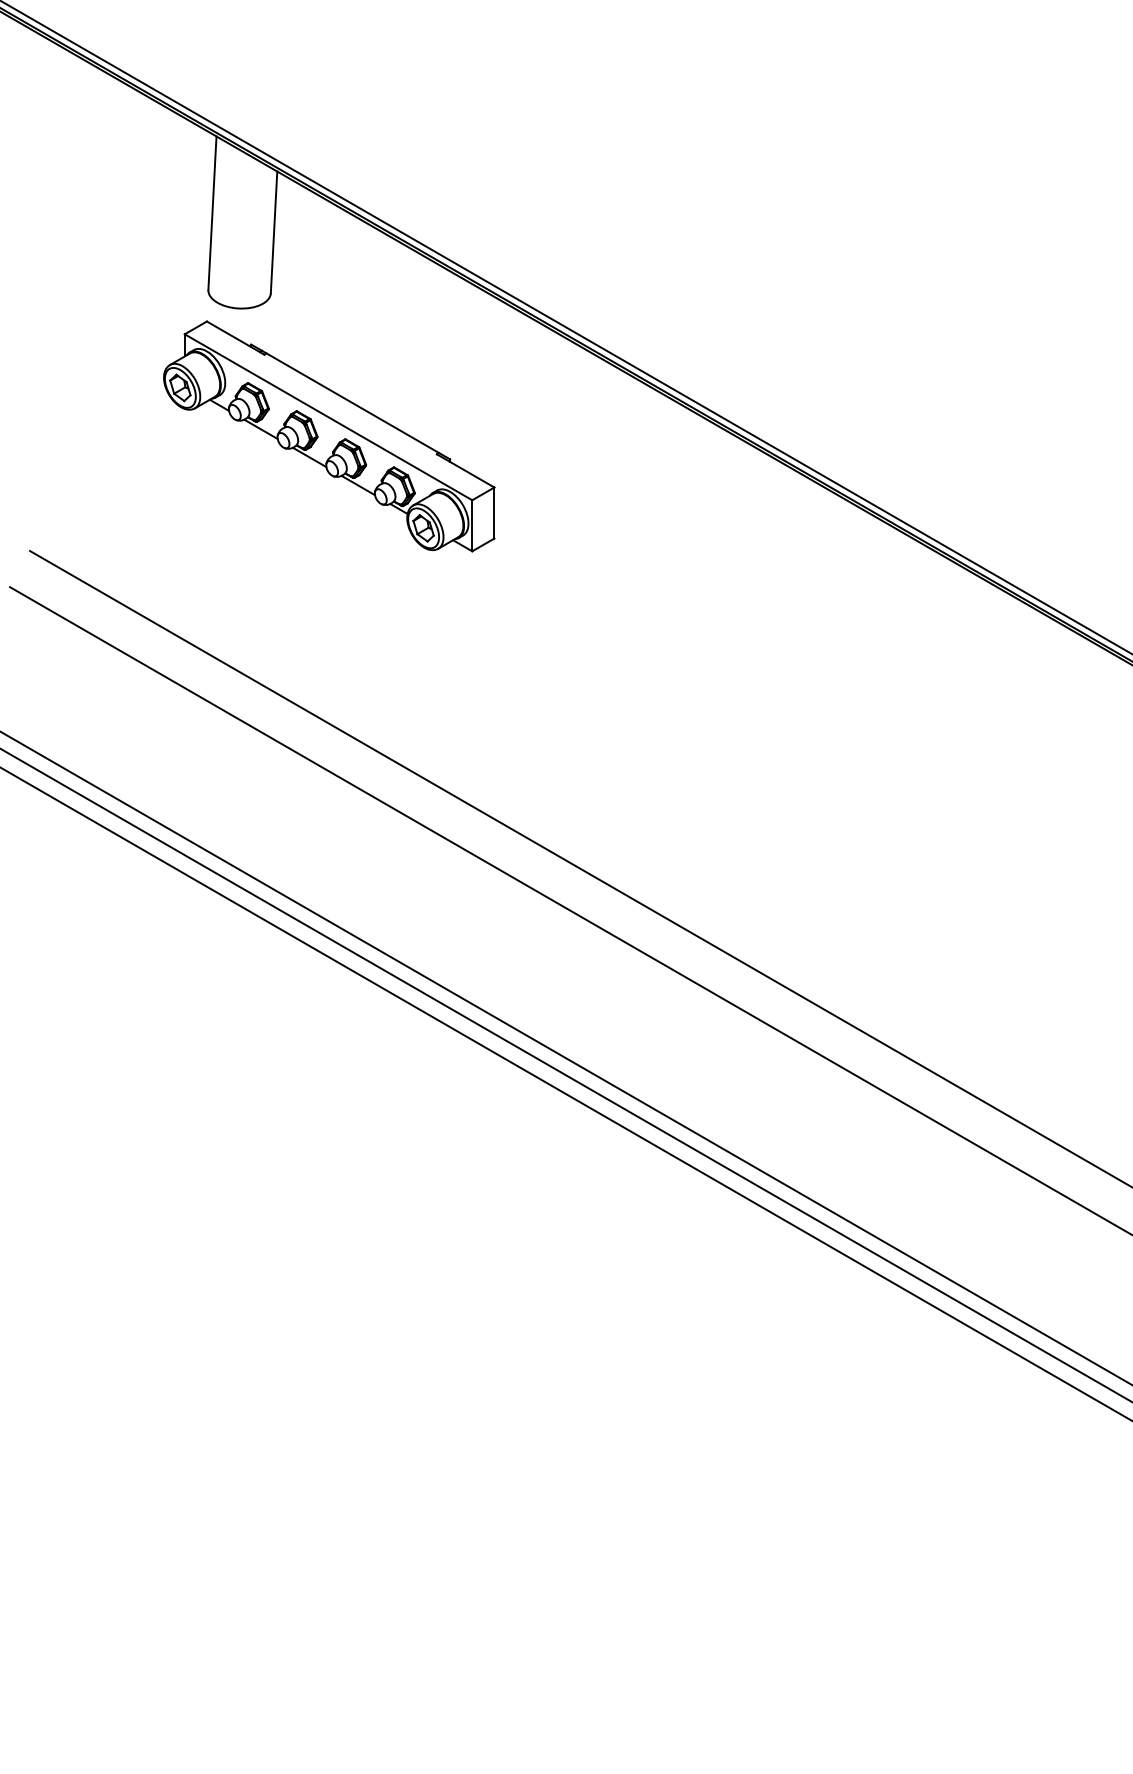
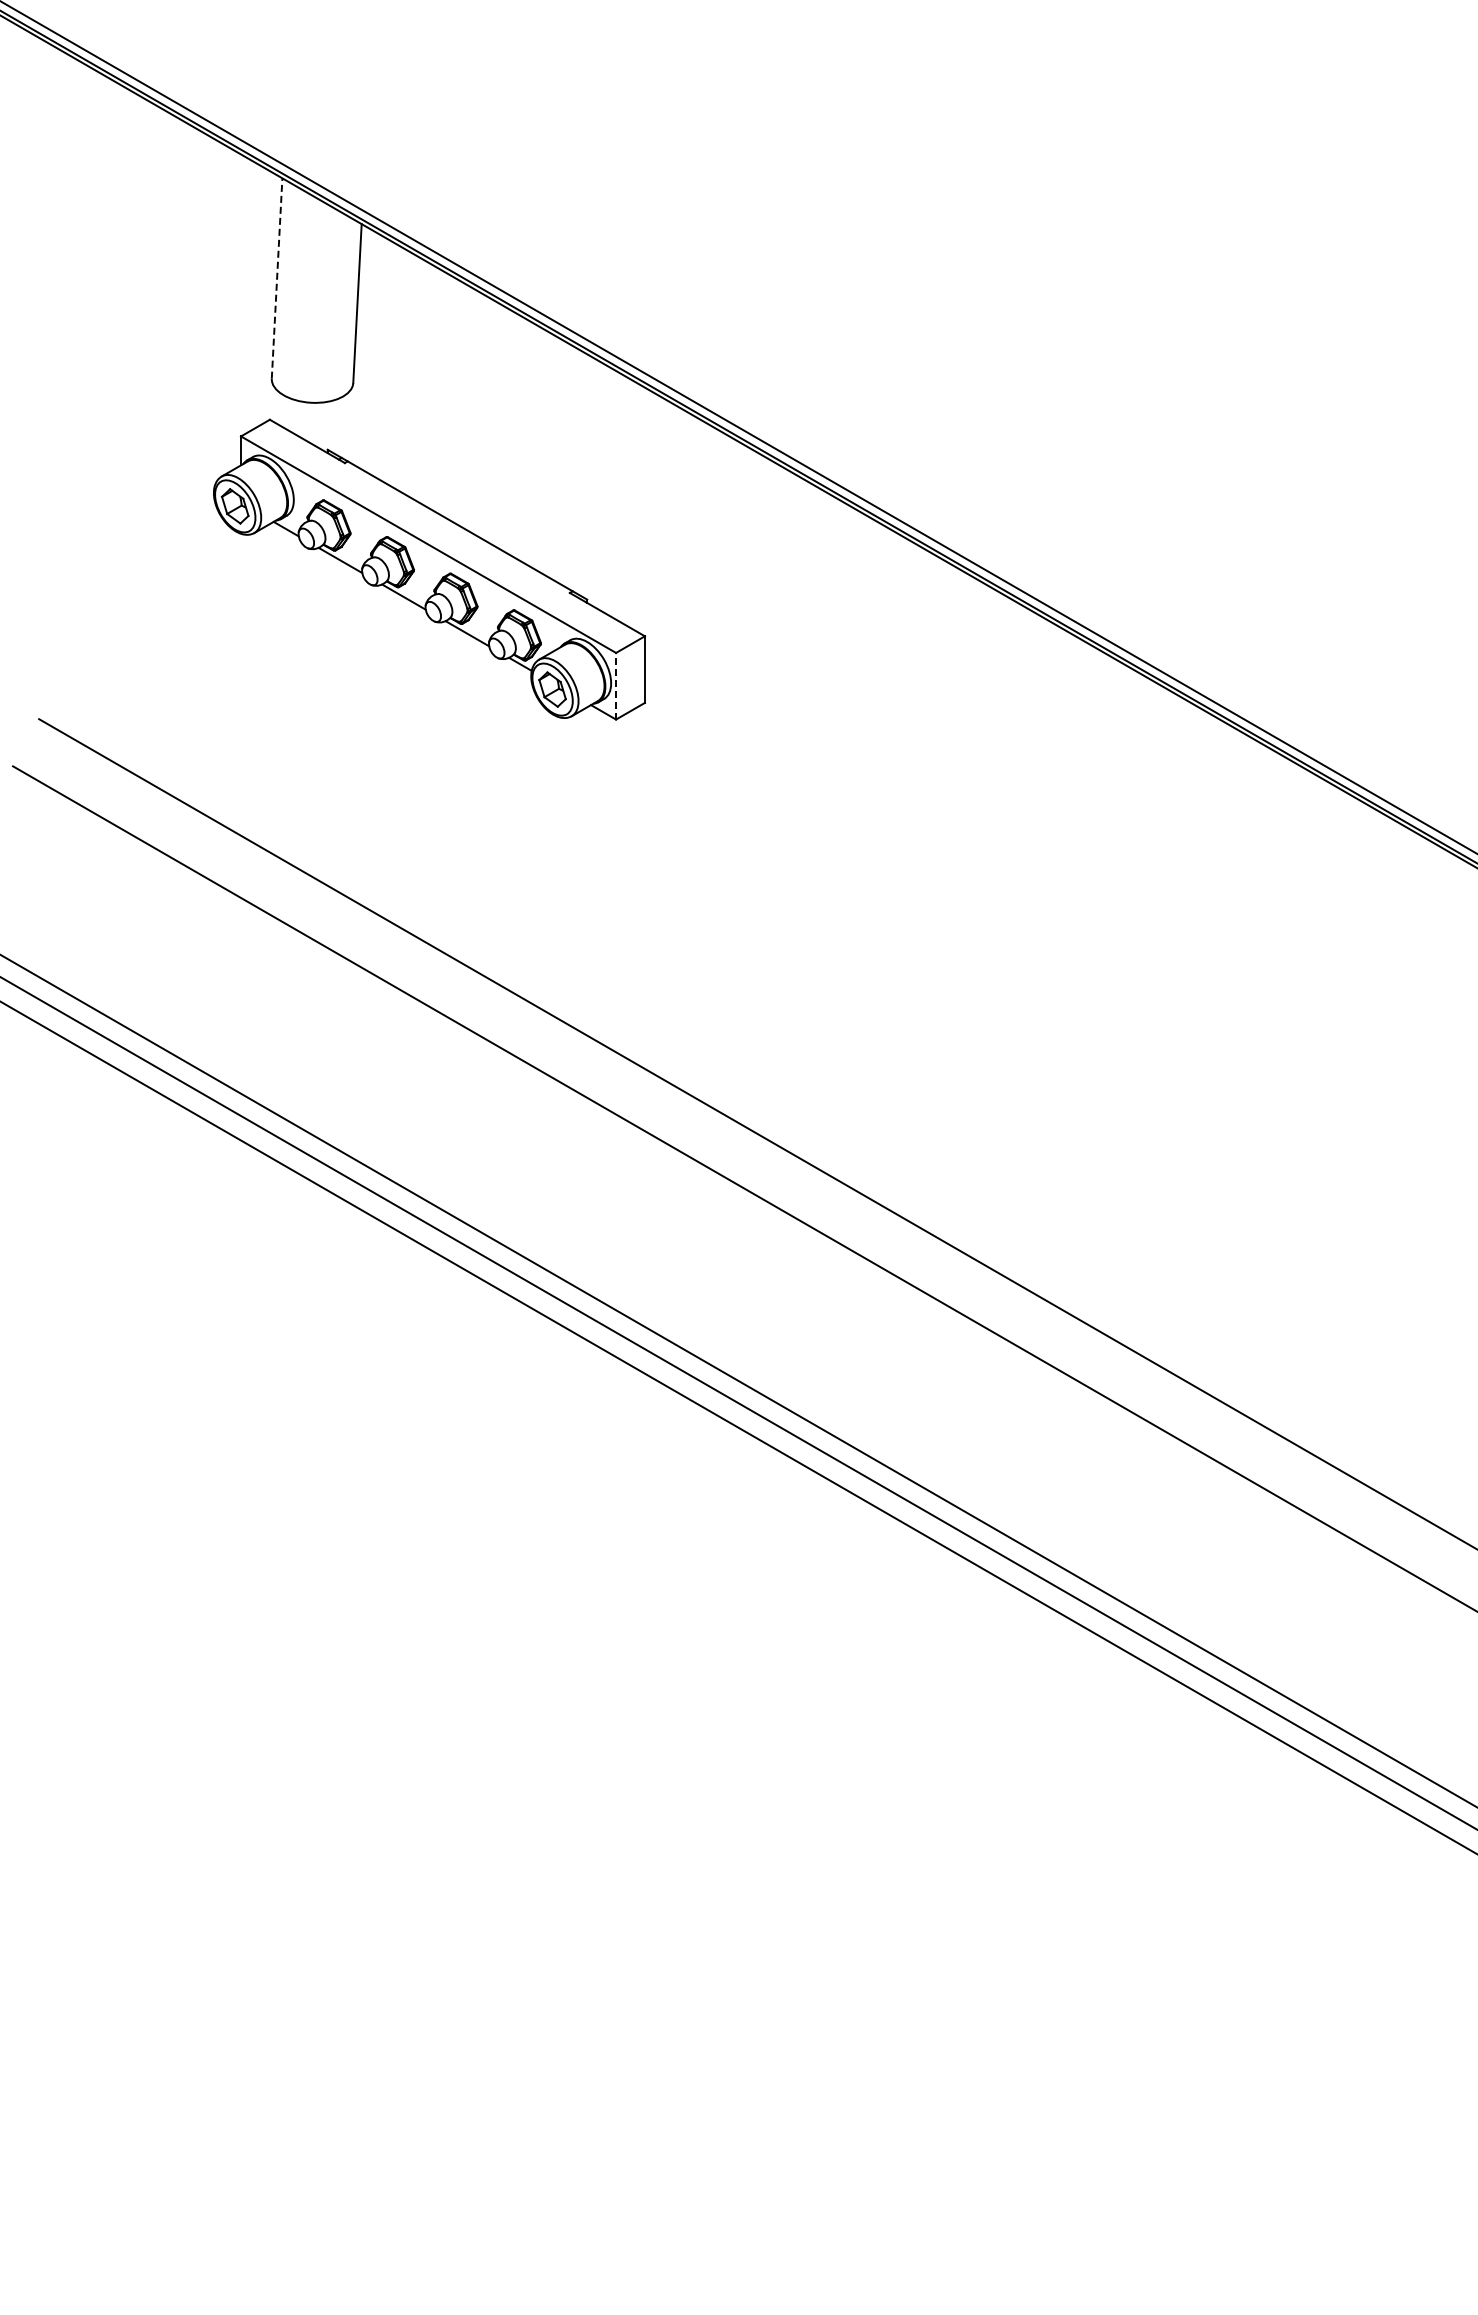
line: (212, 212) -> (277, 277), solid -> dashed
line: (472, 525) -> (616, 685), solid -> dashed

